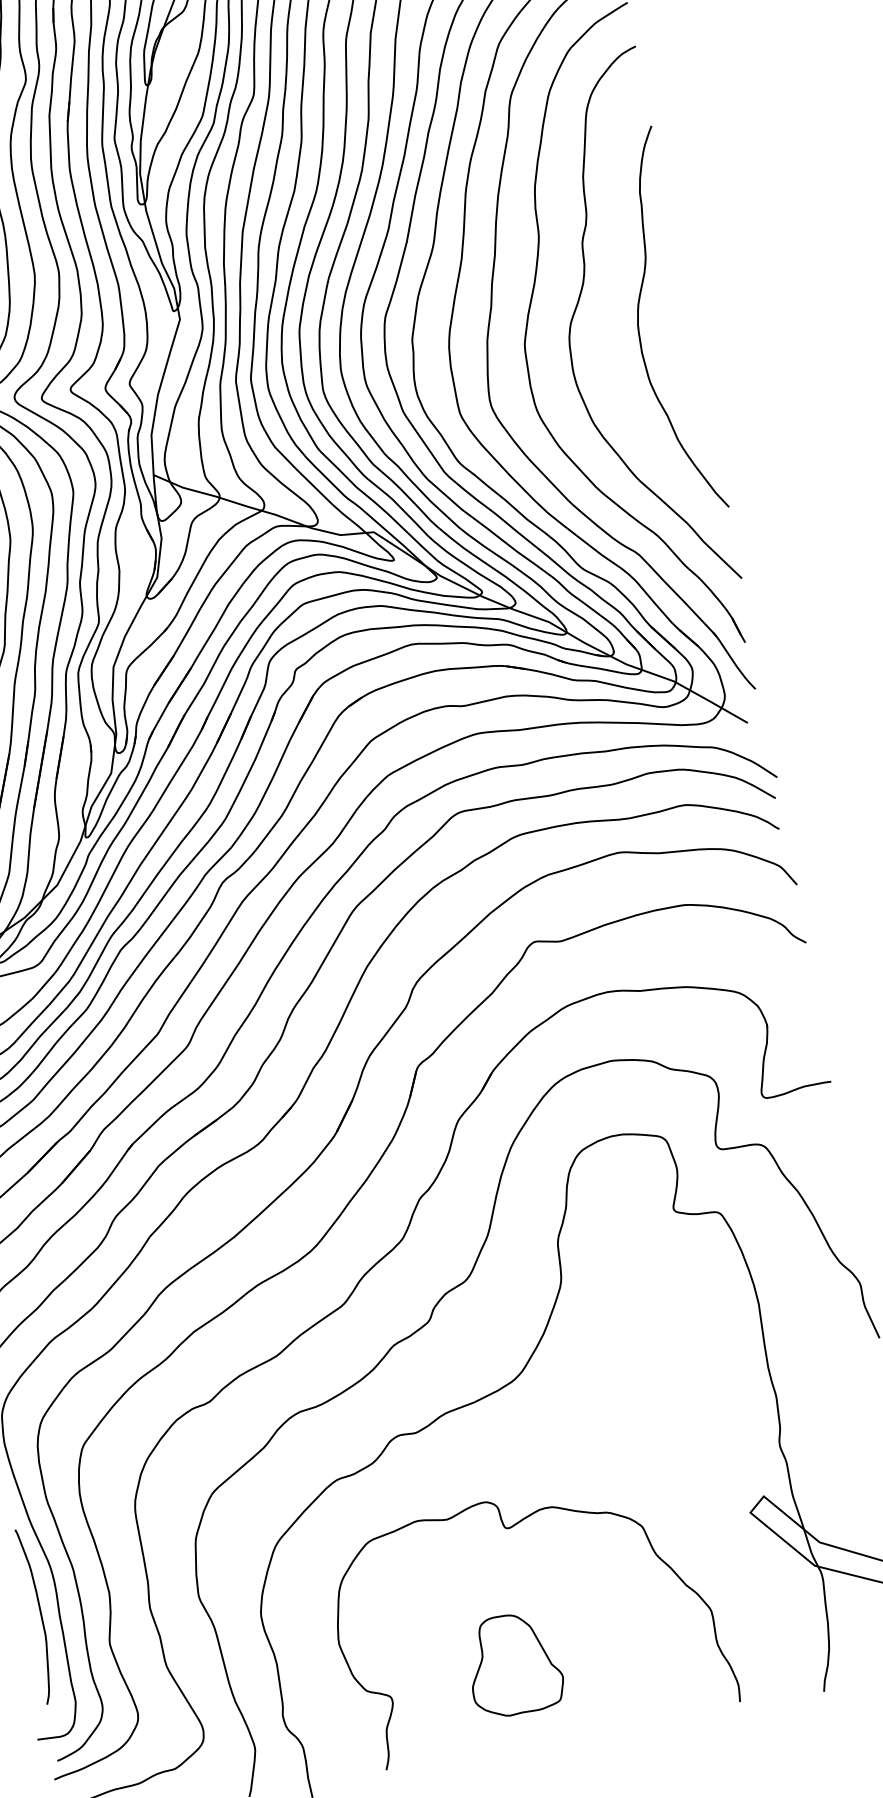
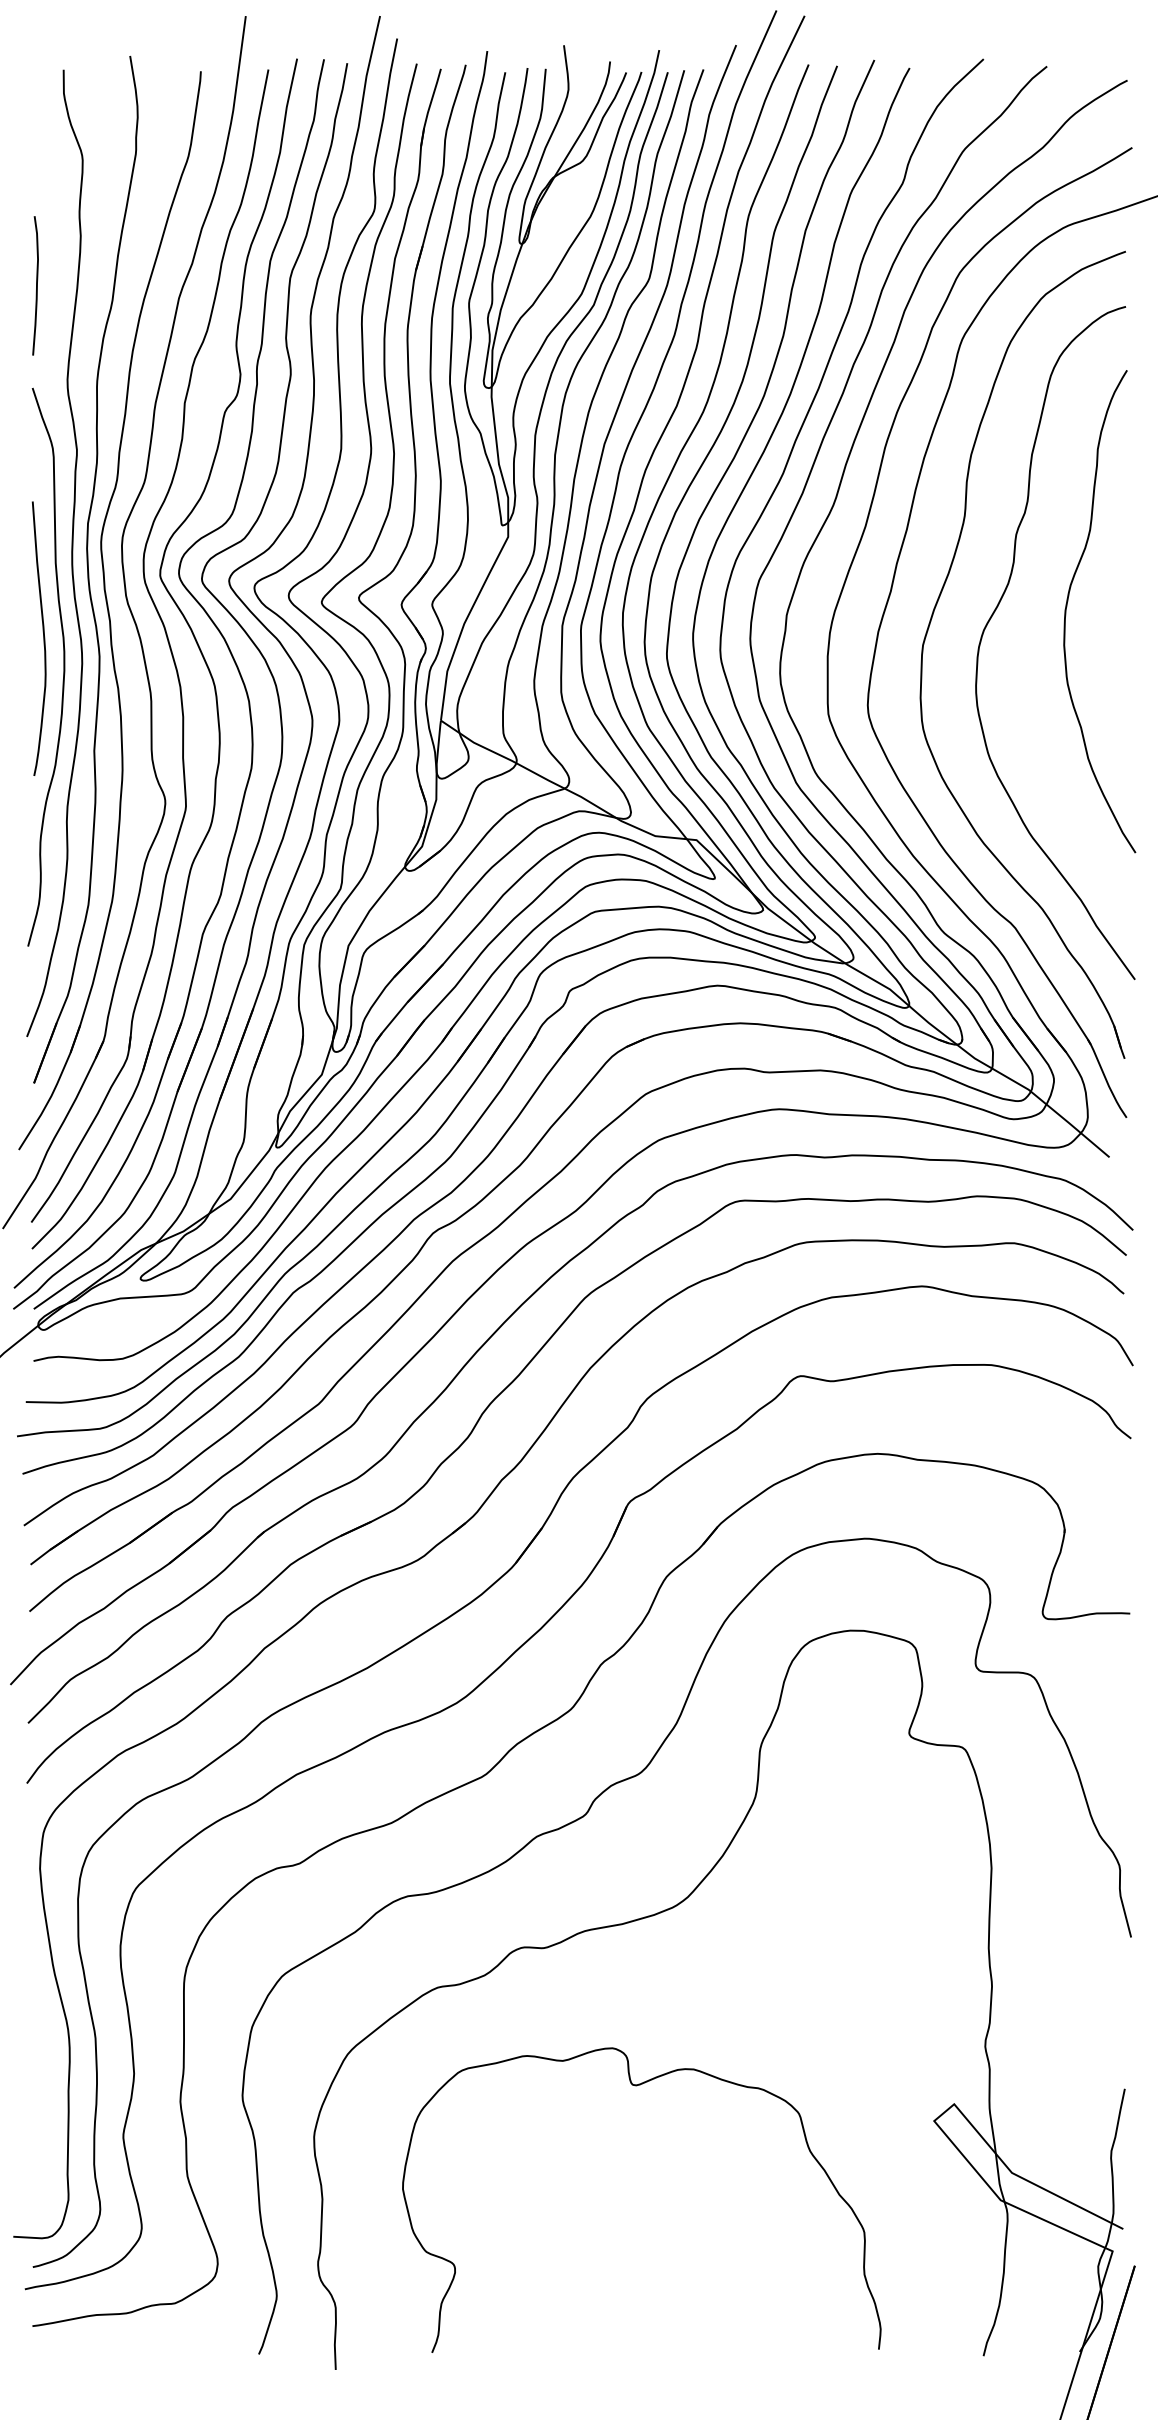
curve: (639, 321) -> (1067, 606), moved
curve: (40, 1615) -> (45, 2085), removed
part: (513, 1664) -> (611, 2252), removed

